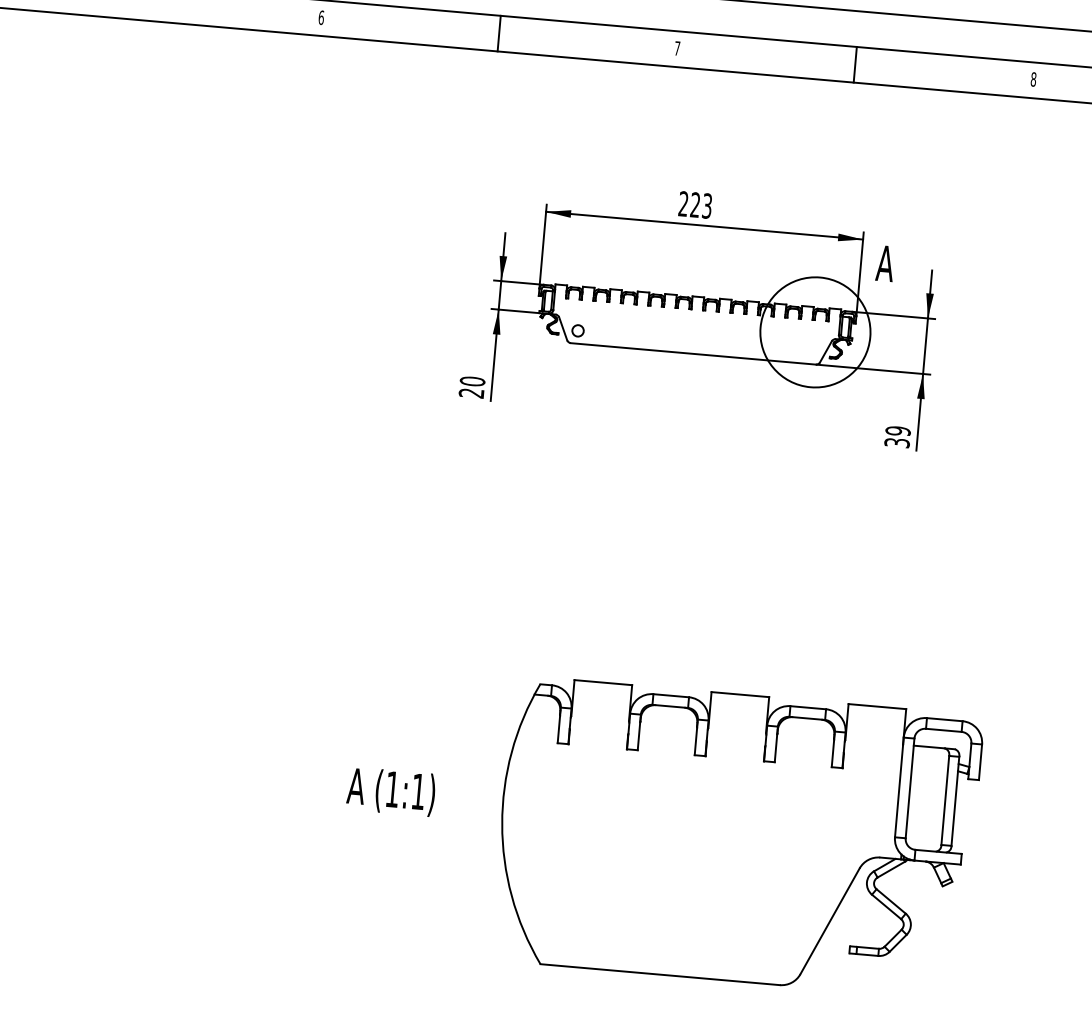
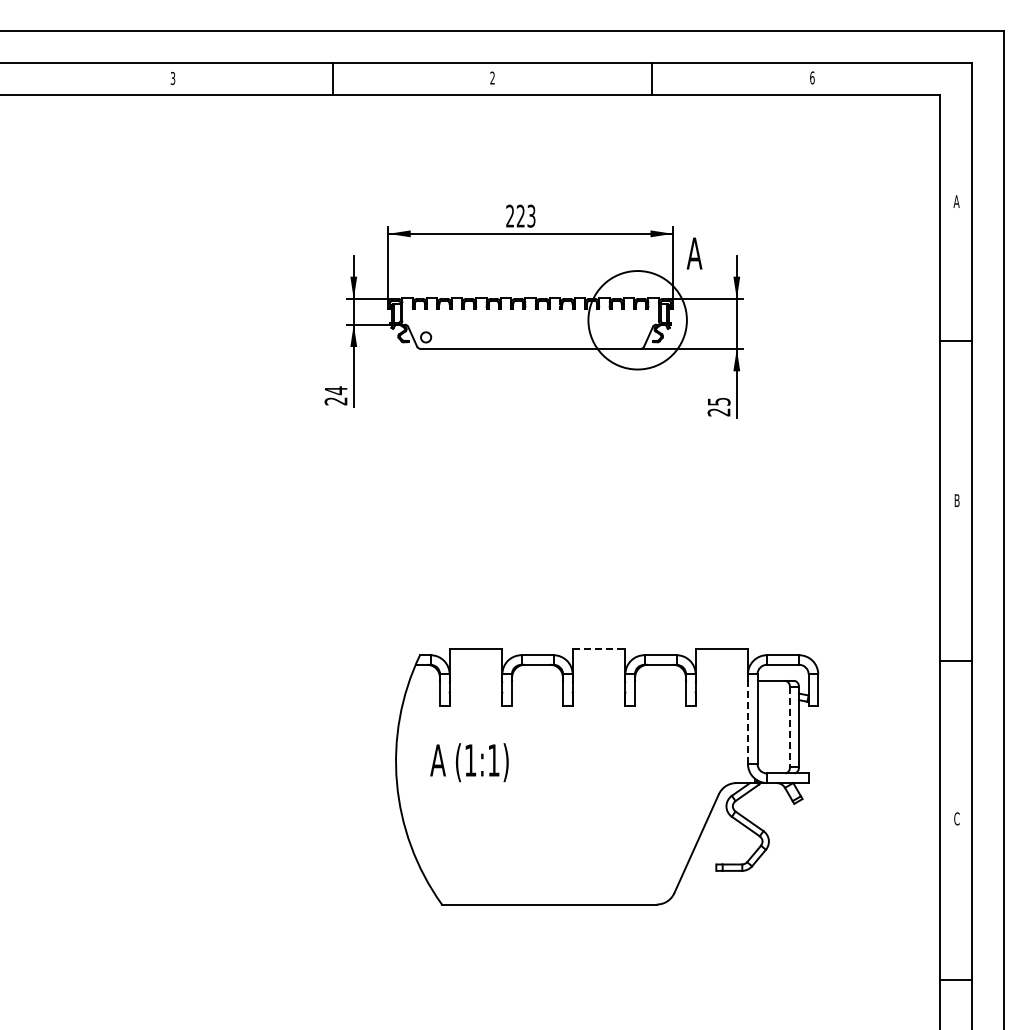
text: (320, 16) -> (172, 77), 6 -> 3
text: (677, 47) -> (492, 77), 7 -> 2
text: (1033, 79) -> (812, 77), 8 -> 6
text: (471, 381) -> (335, 390), 20 -> 24
text: (897, 436) -> (718, 406), 39 -> 25
line: (740, 694) -> (599, 648), solid -> dashed
line: (898, 787) -> (747, 719), solid -> dashed
text: (391, 791) -> (469, 762), moved
line: (944, 800) -> (789, 727), solid -> dashed

